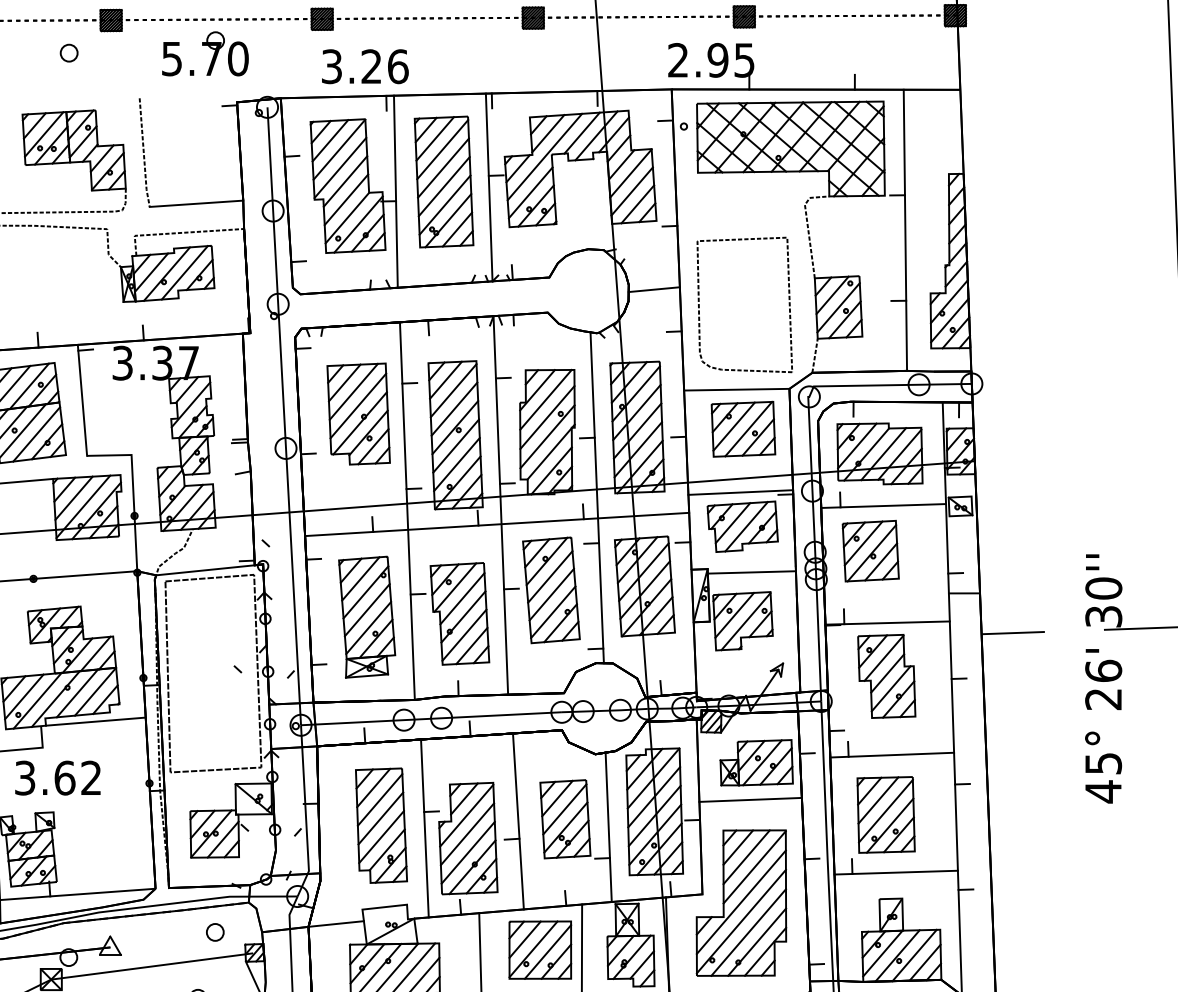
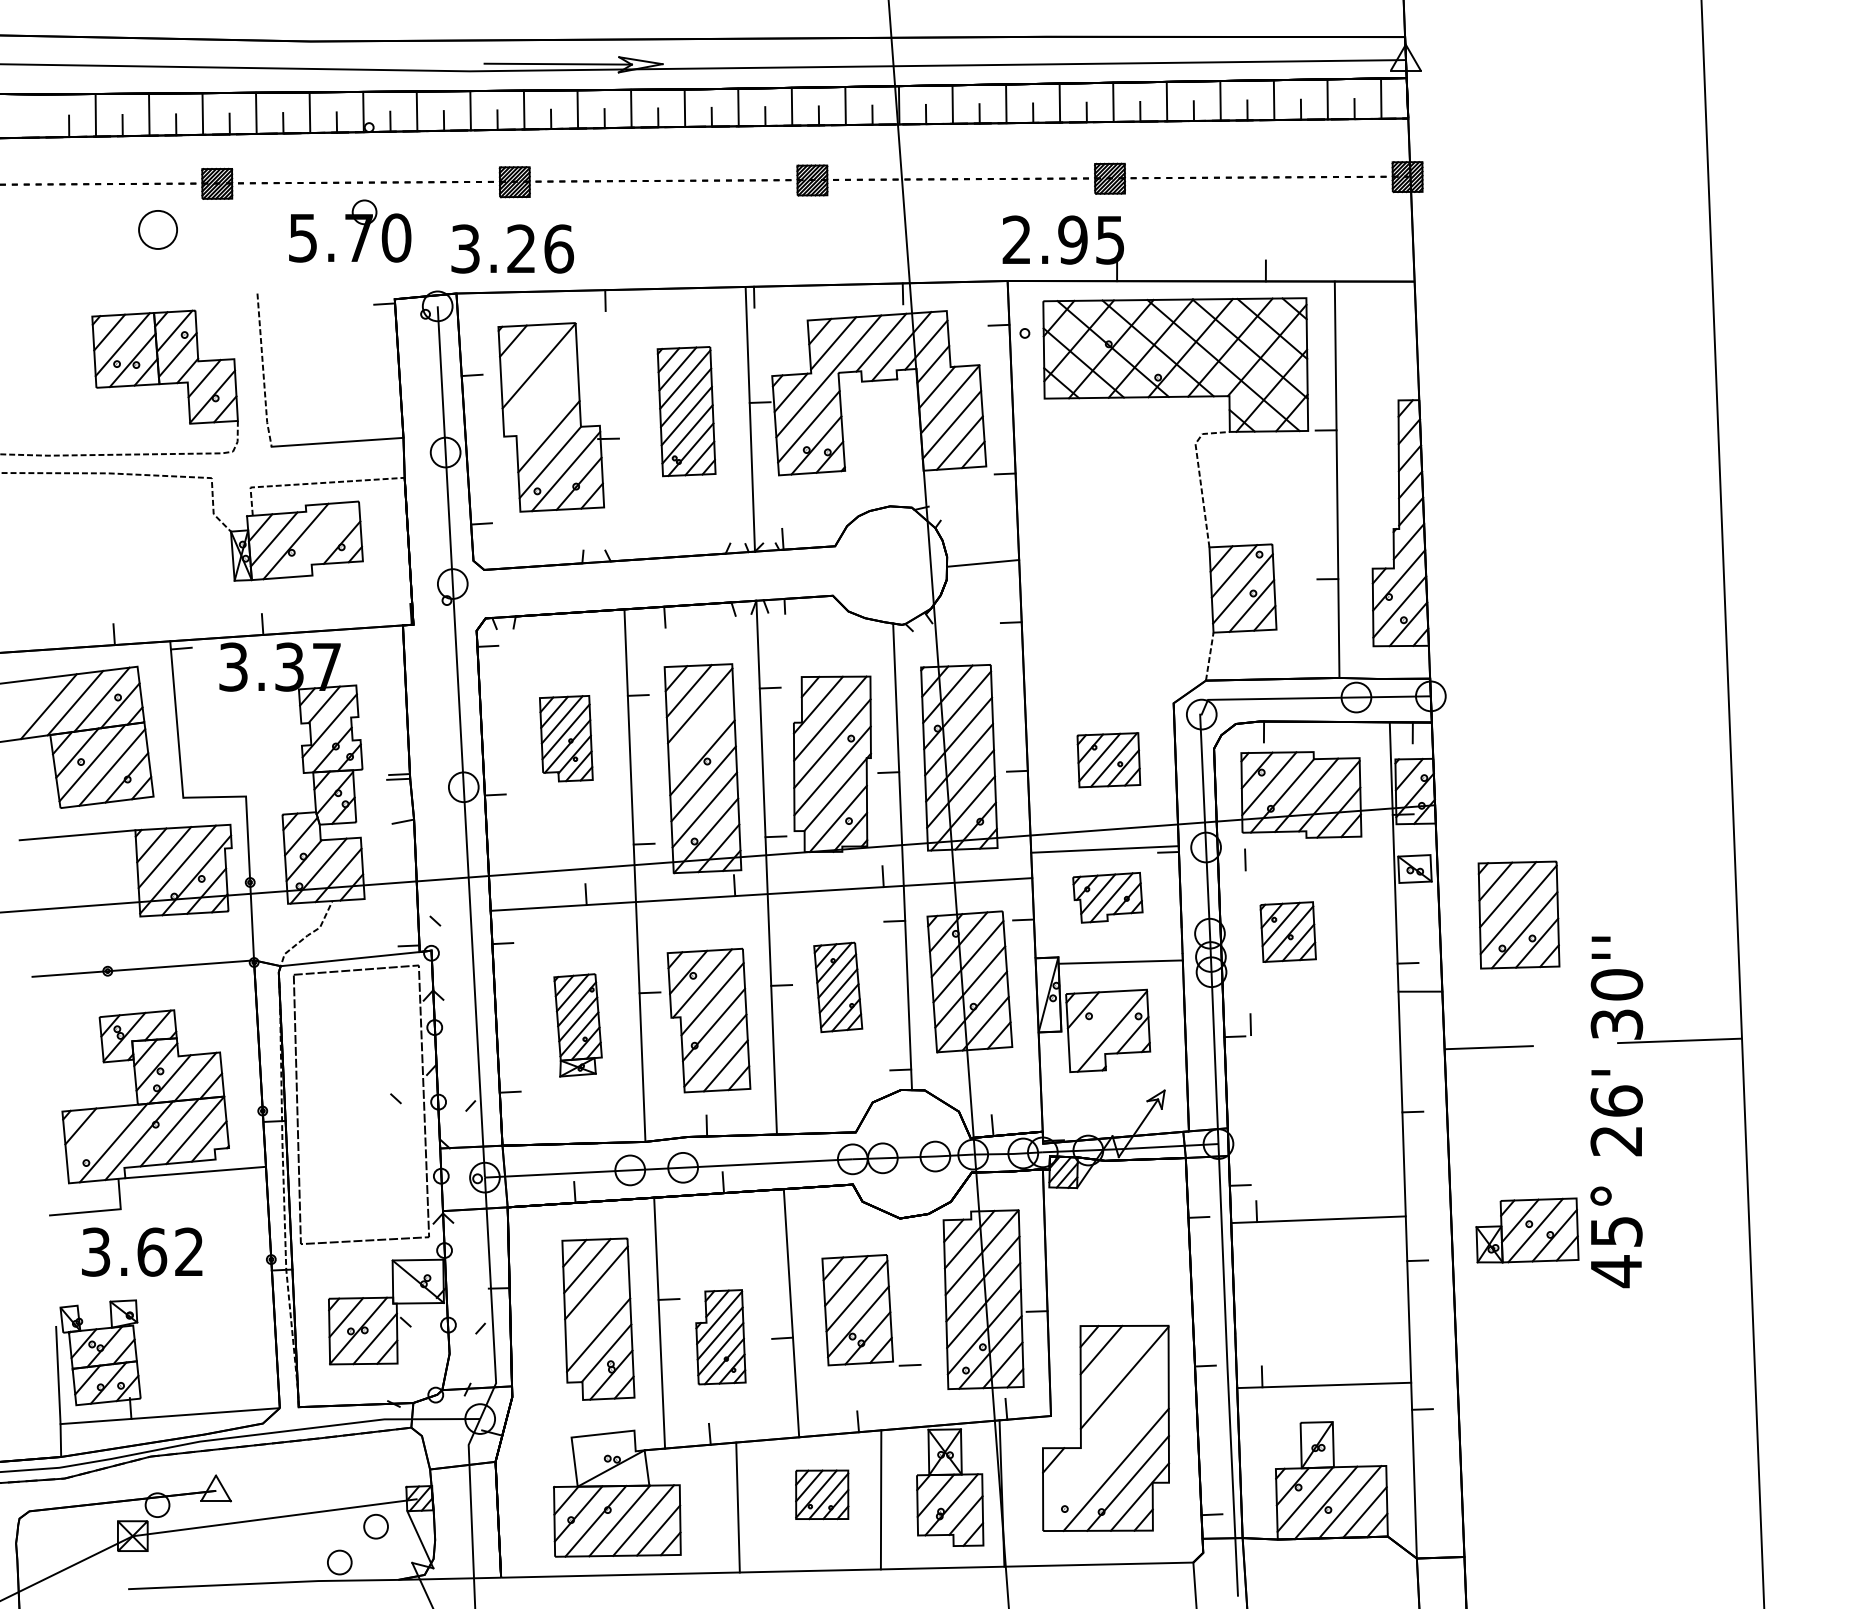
part: (68, 52) -> (157, 229), size x1.6
text: (365, 66) -> (512, 248), moved
line: (330, 140) -> (526, 353), removed
line: (340, 167) -> (540, 391), removed
line: (345, 181) -> (547, 410), removed
part: (443, 181) -> (686, 411), size x0.7
line: (395, 191) -> (618, 424), removed
line: (184, 272) -> (320, 539), removed
part: (788, 298) -> (1172, 576), removed
line: (736, 389) -> (1099, 704), removed
line: (454, 408) -> (701, 731), removed
part: (358, 413) -> (566, 738), size x0.6
part: (743, 428) -> (1108, 759), size x0.7
line: (883, 506) -> (1306, 868), removed
part: (742, 526) -> (1107, 897), size x0.7
part: (870, 550) -> (1287, 931), size x0.7
part: (551, 590) -> (838, 987), size x0.6
line: (734, 615) -> (1096, 1022), removed
part: (366, 617) -> (577, 1025), size x0.6
line: (887, 623) -> (1311, 1033), removed
part: (886, 676) -> (1310, 1108), removed
line: (24, 696) -> (94, 1137), removed
part: (756, 762) -> (1527, 1230), moved
line: (750, 799) -> (1118, 1282), removed
part: (885, 814) -> (1518, 914), moved
line: (380, 818) -> (597, 1308), removed
line: (608, 827) -> (918, 1321), removed
part: (468, 837) -> (720, 1336), size x0.6
line: (746, 857) -> (1112, 1363), removed
line: (741, 902) -> (1105, 1427), removed
line: (741, 921) -> (1105, 1454), removed
line: (336, 923) -> (534, 1457), removed
part: (214, 932) -> (375, 1526), moved
part: (539, 950) -> (821, 1494), size x0.6

